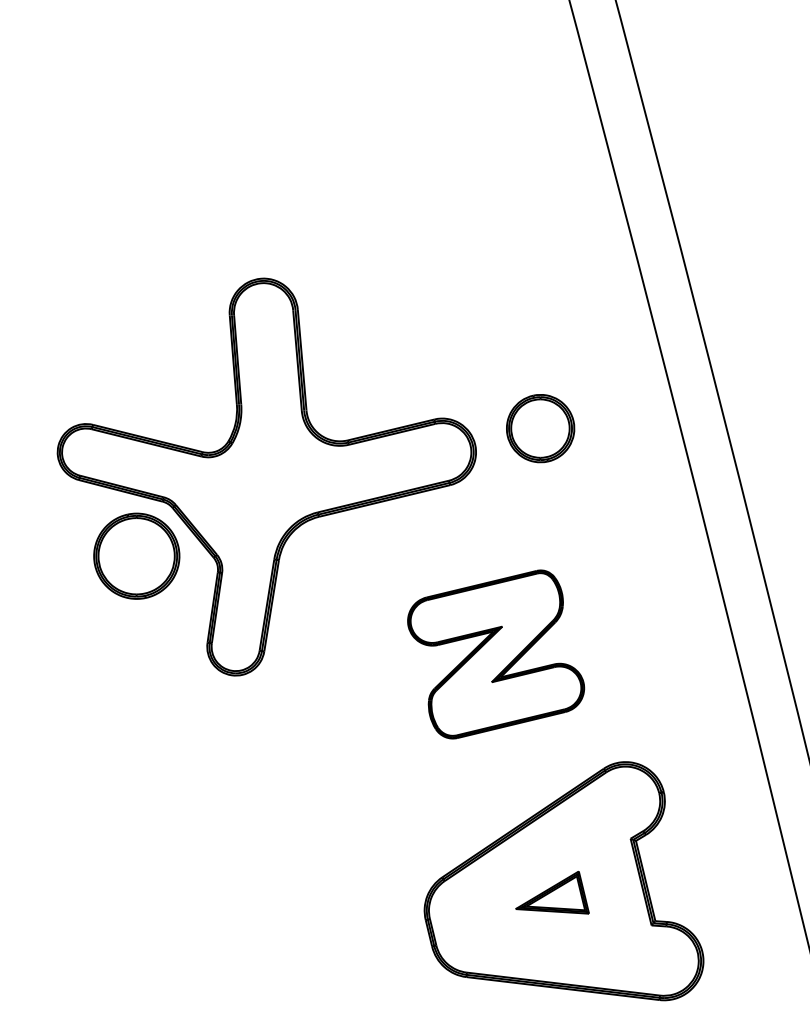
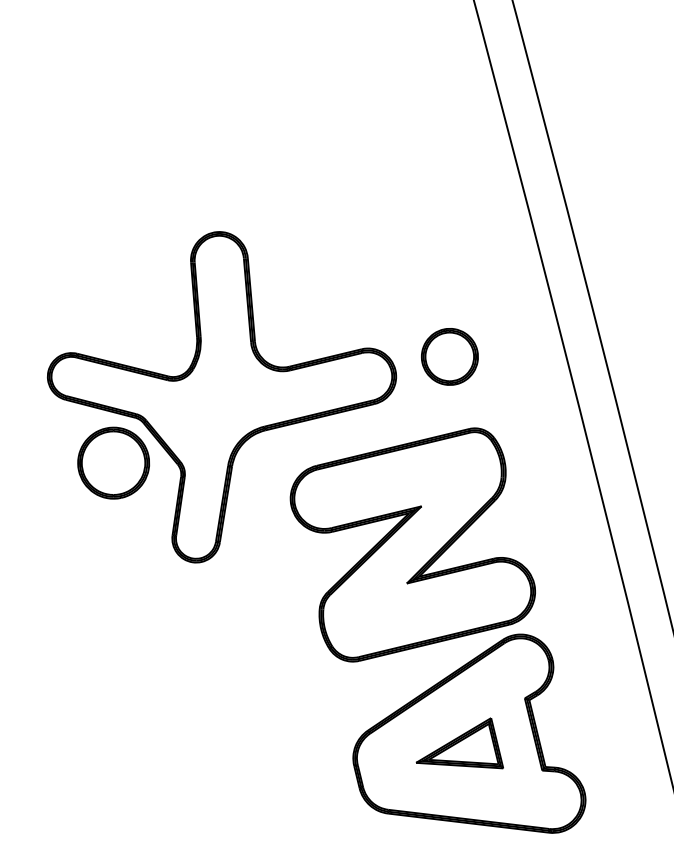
part: (495, 654) -> (412, 544), size x1.67
part: (552, 892) -> (459, 743), size x1.43

